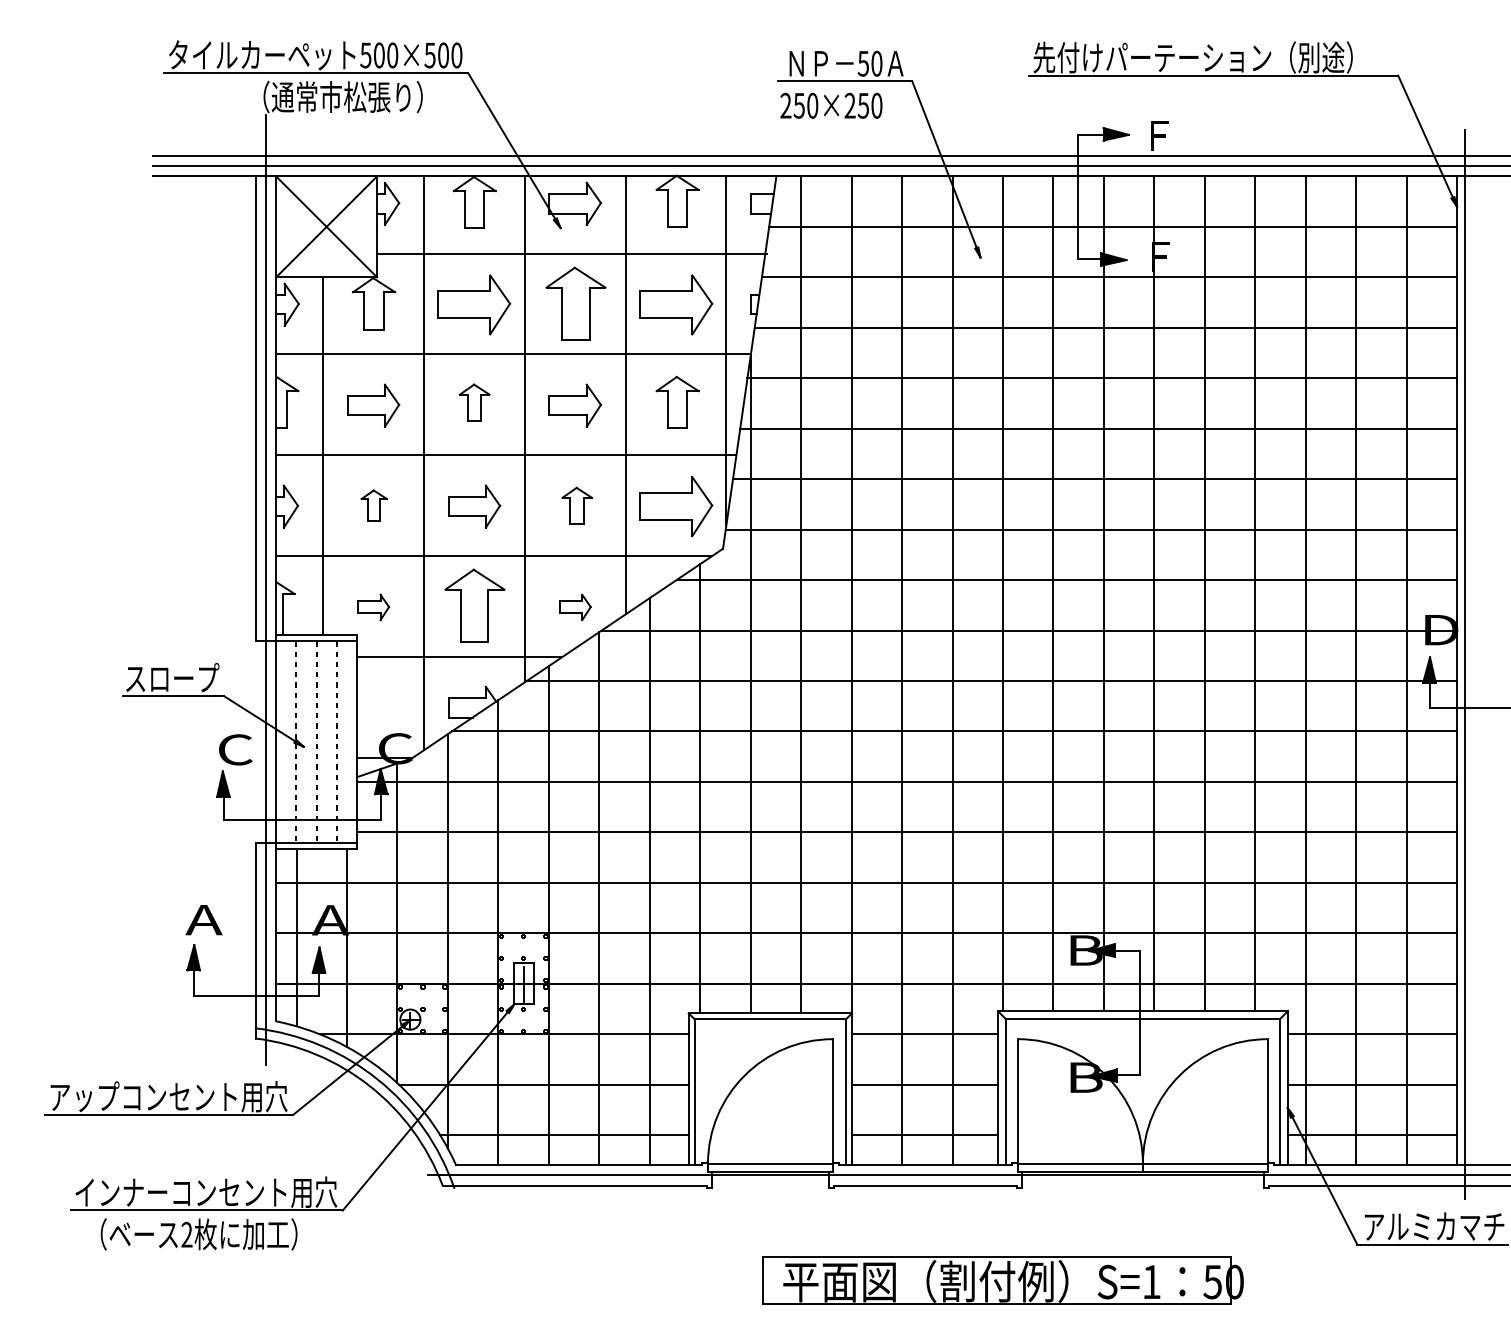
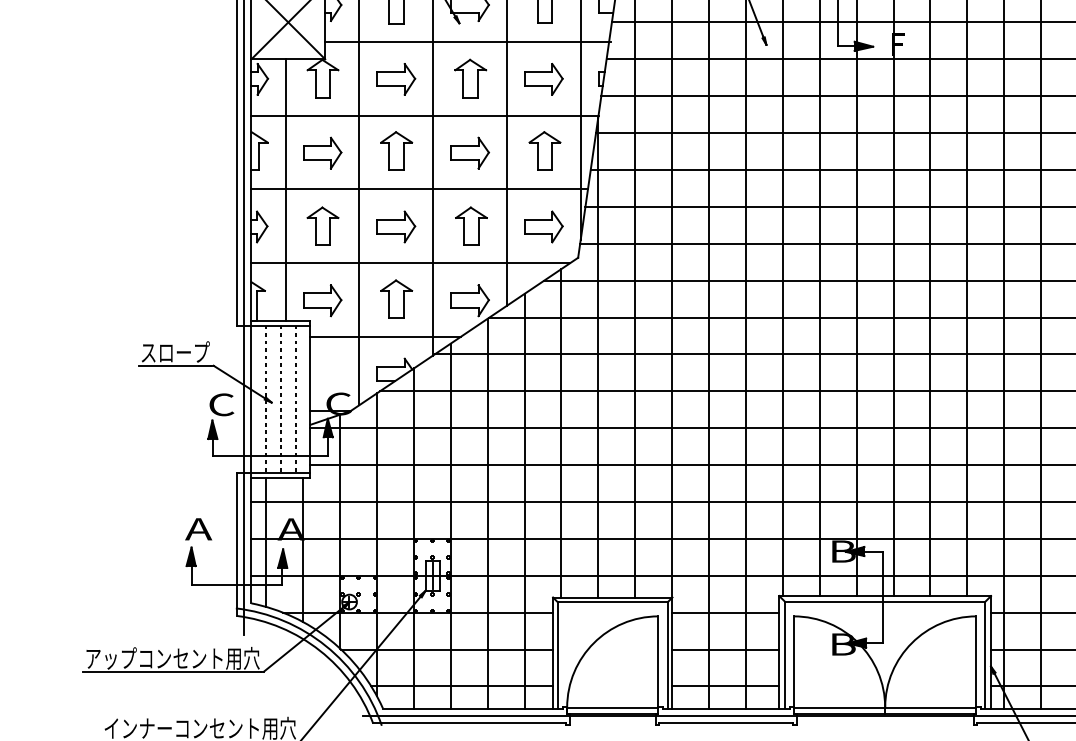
part: (576, 303) -> (471, 78), size x0.71
part: (474, 304) -> (396, 79), size x0.71
part: (675, 304) -> (543, 79), size x0.71
part: (474, 402) -> (396, 150), size x1.43
part: (374, 505) -> (323, 226), size x1.67
part: (577, 505) -> (471, 226), size x1.43
part: (675, 506) -> (543, 226), size x0.71
part: (474, 604) -> (396, 298), size x0.71
part: (373, 607) -> (322, 300), size x1.67
part: (575, 607) -> (470, 300), size x1.67

